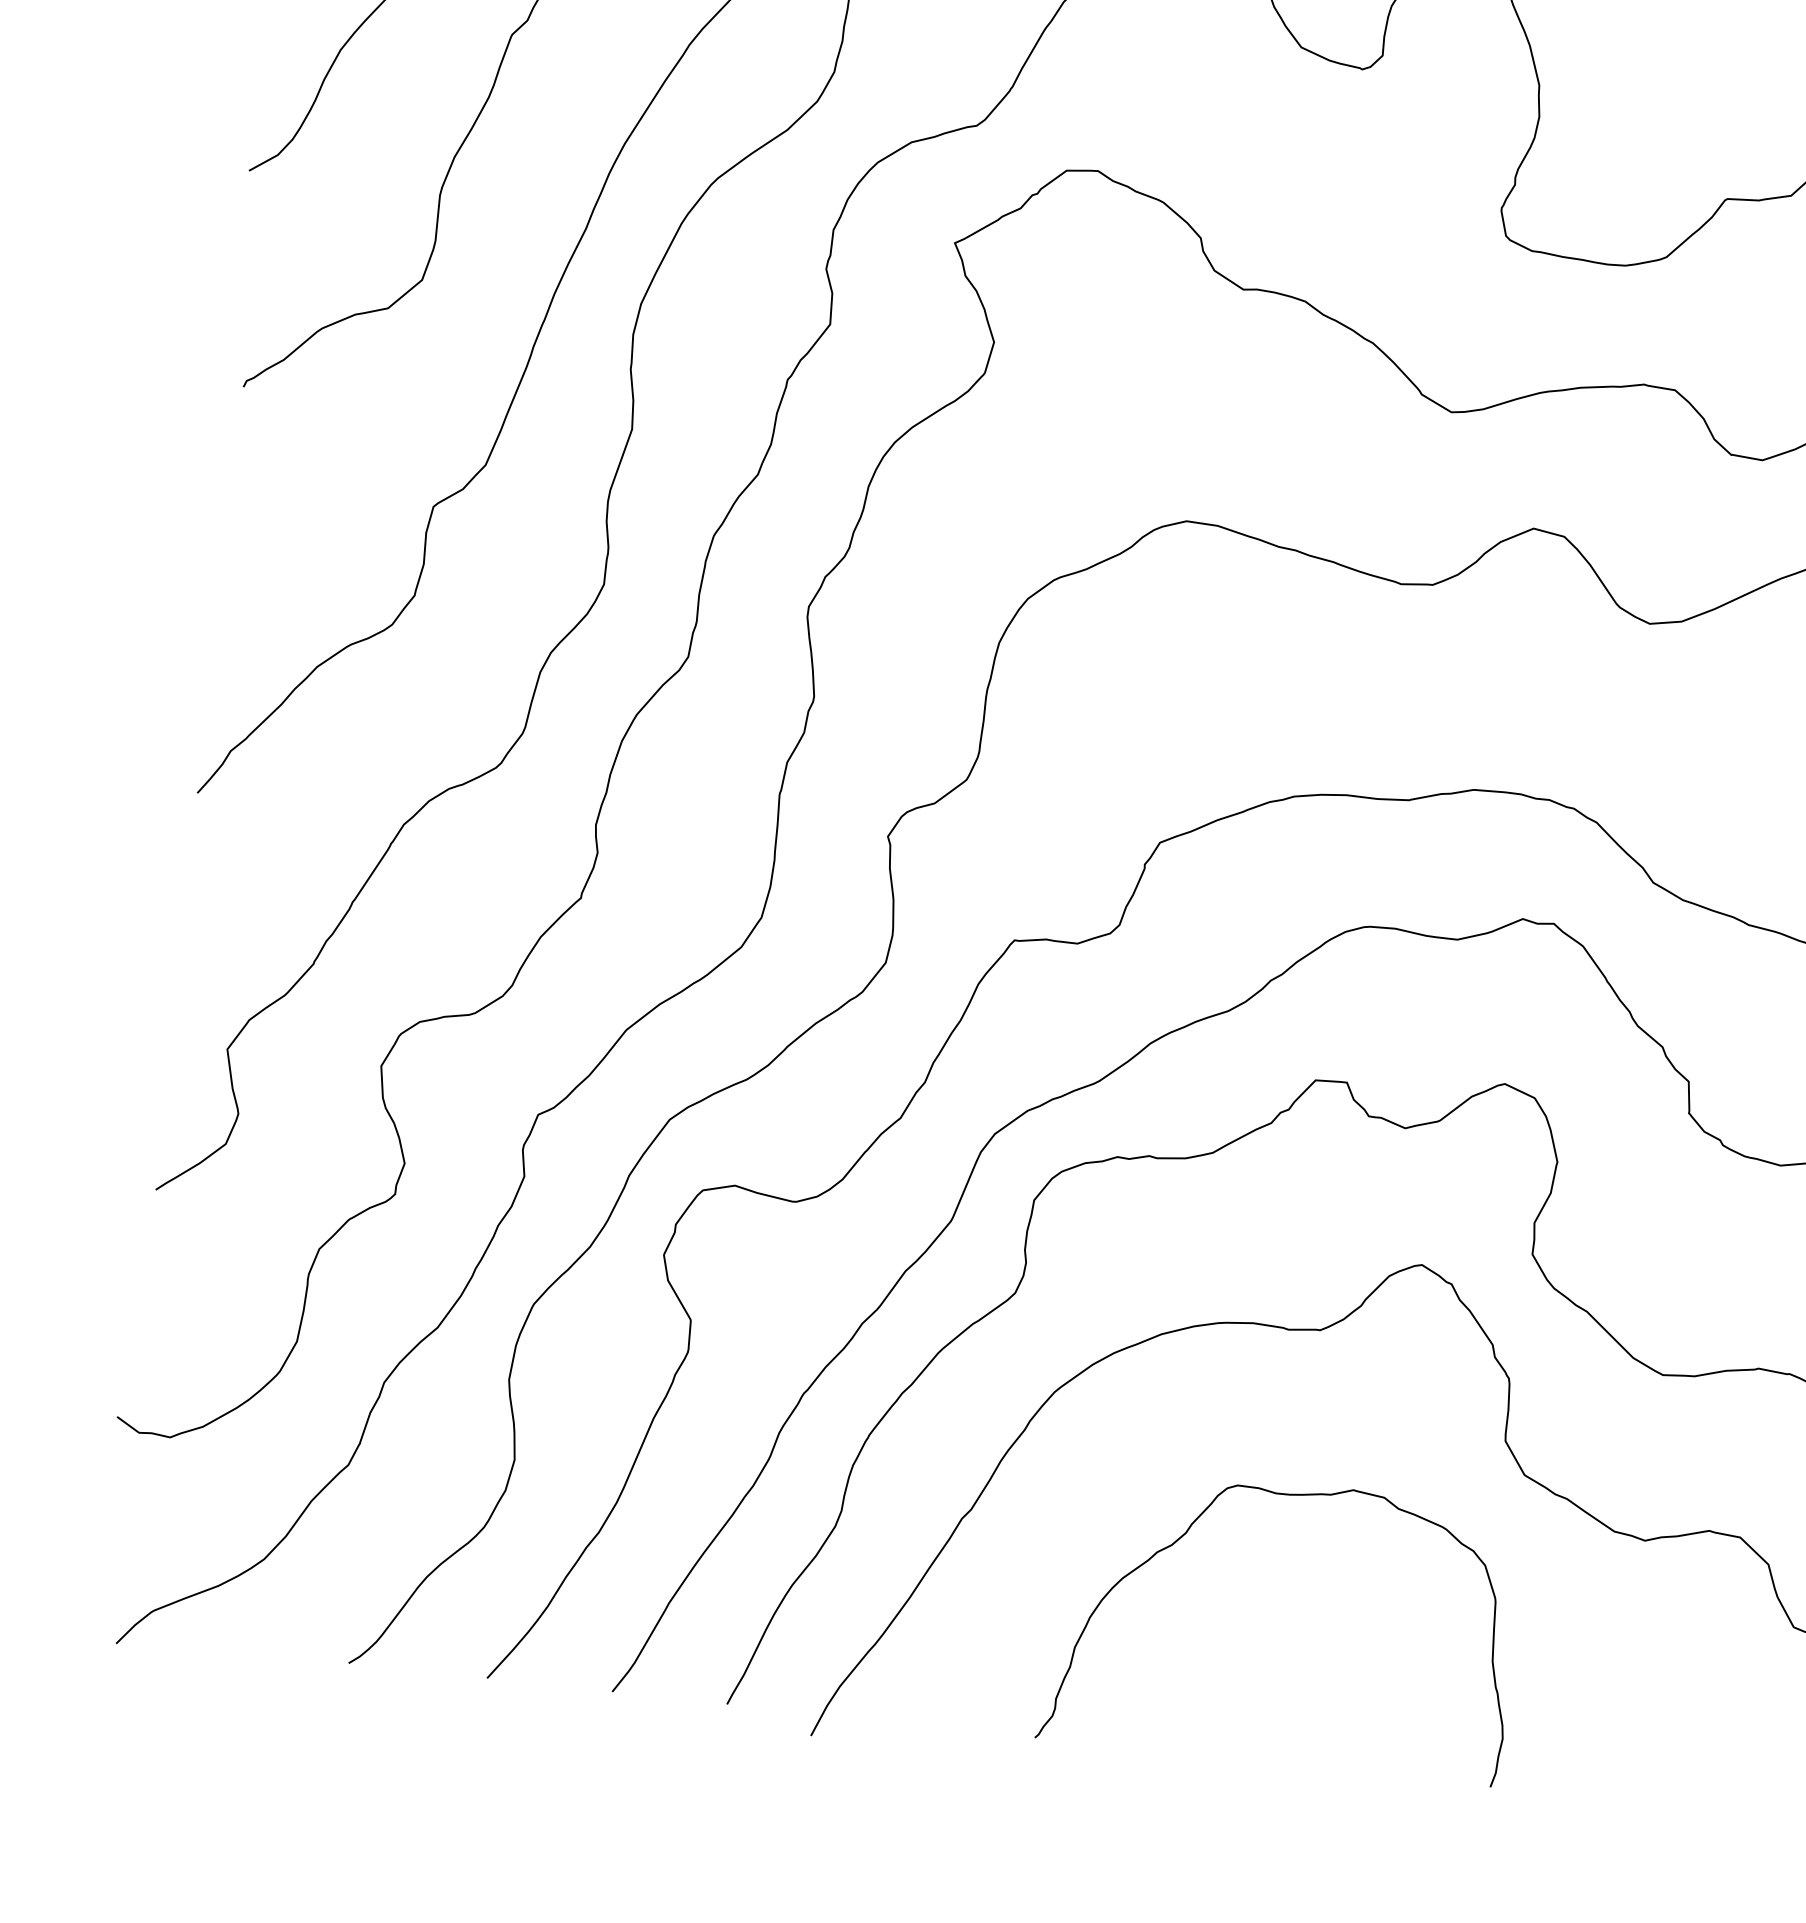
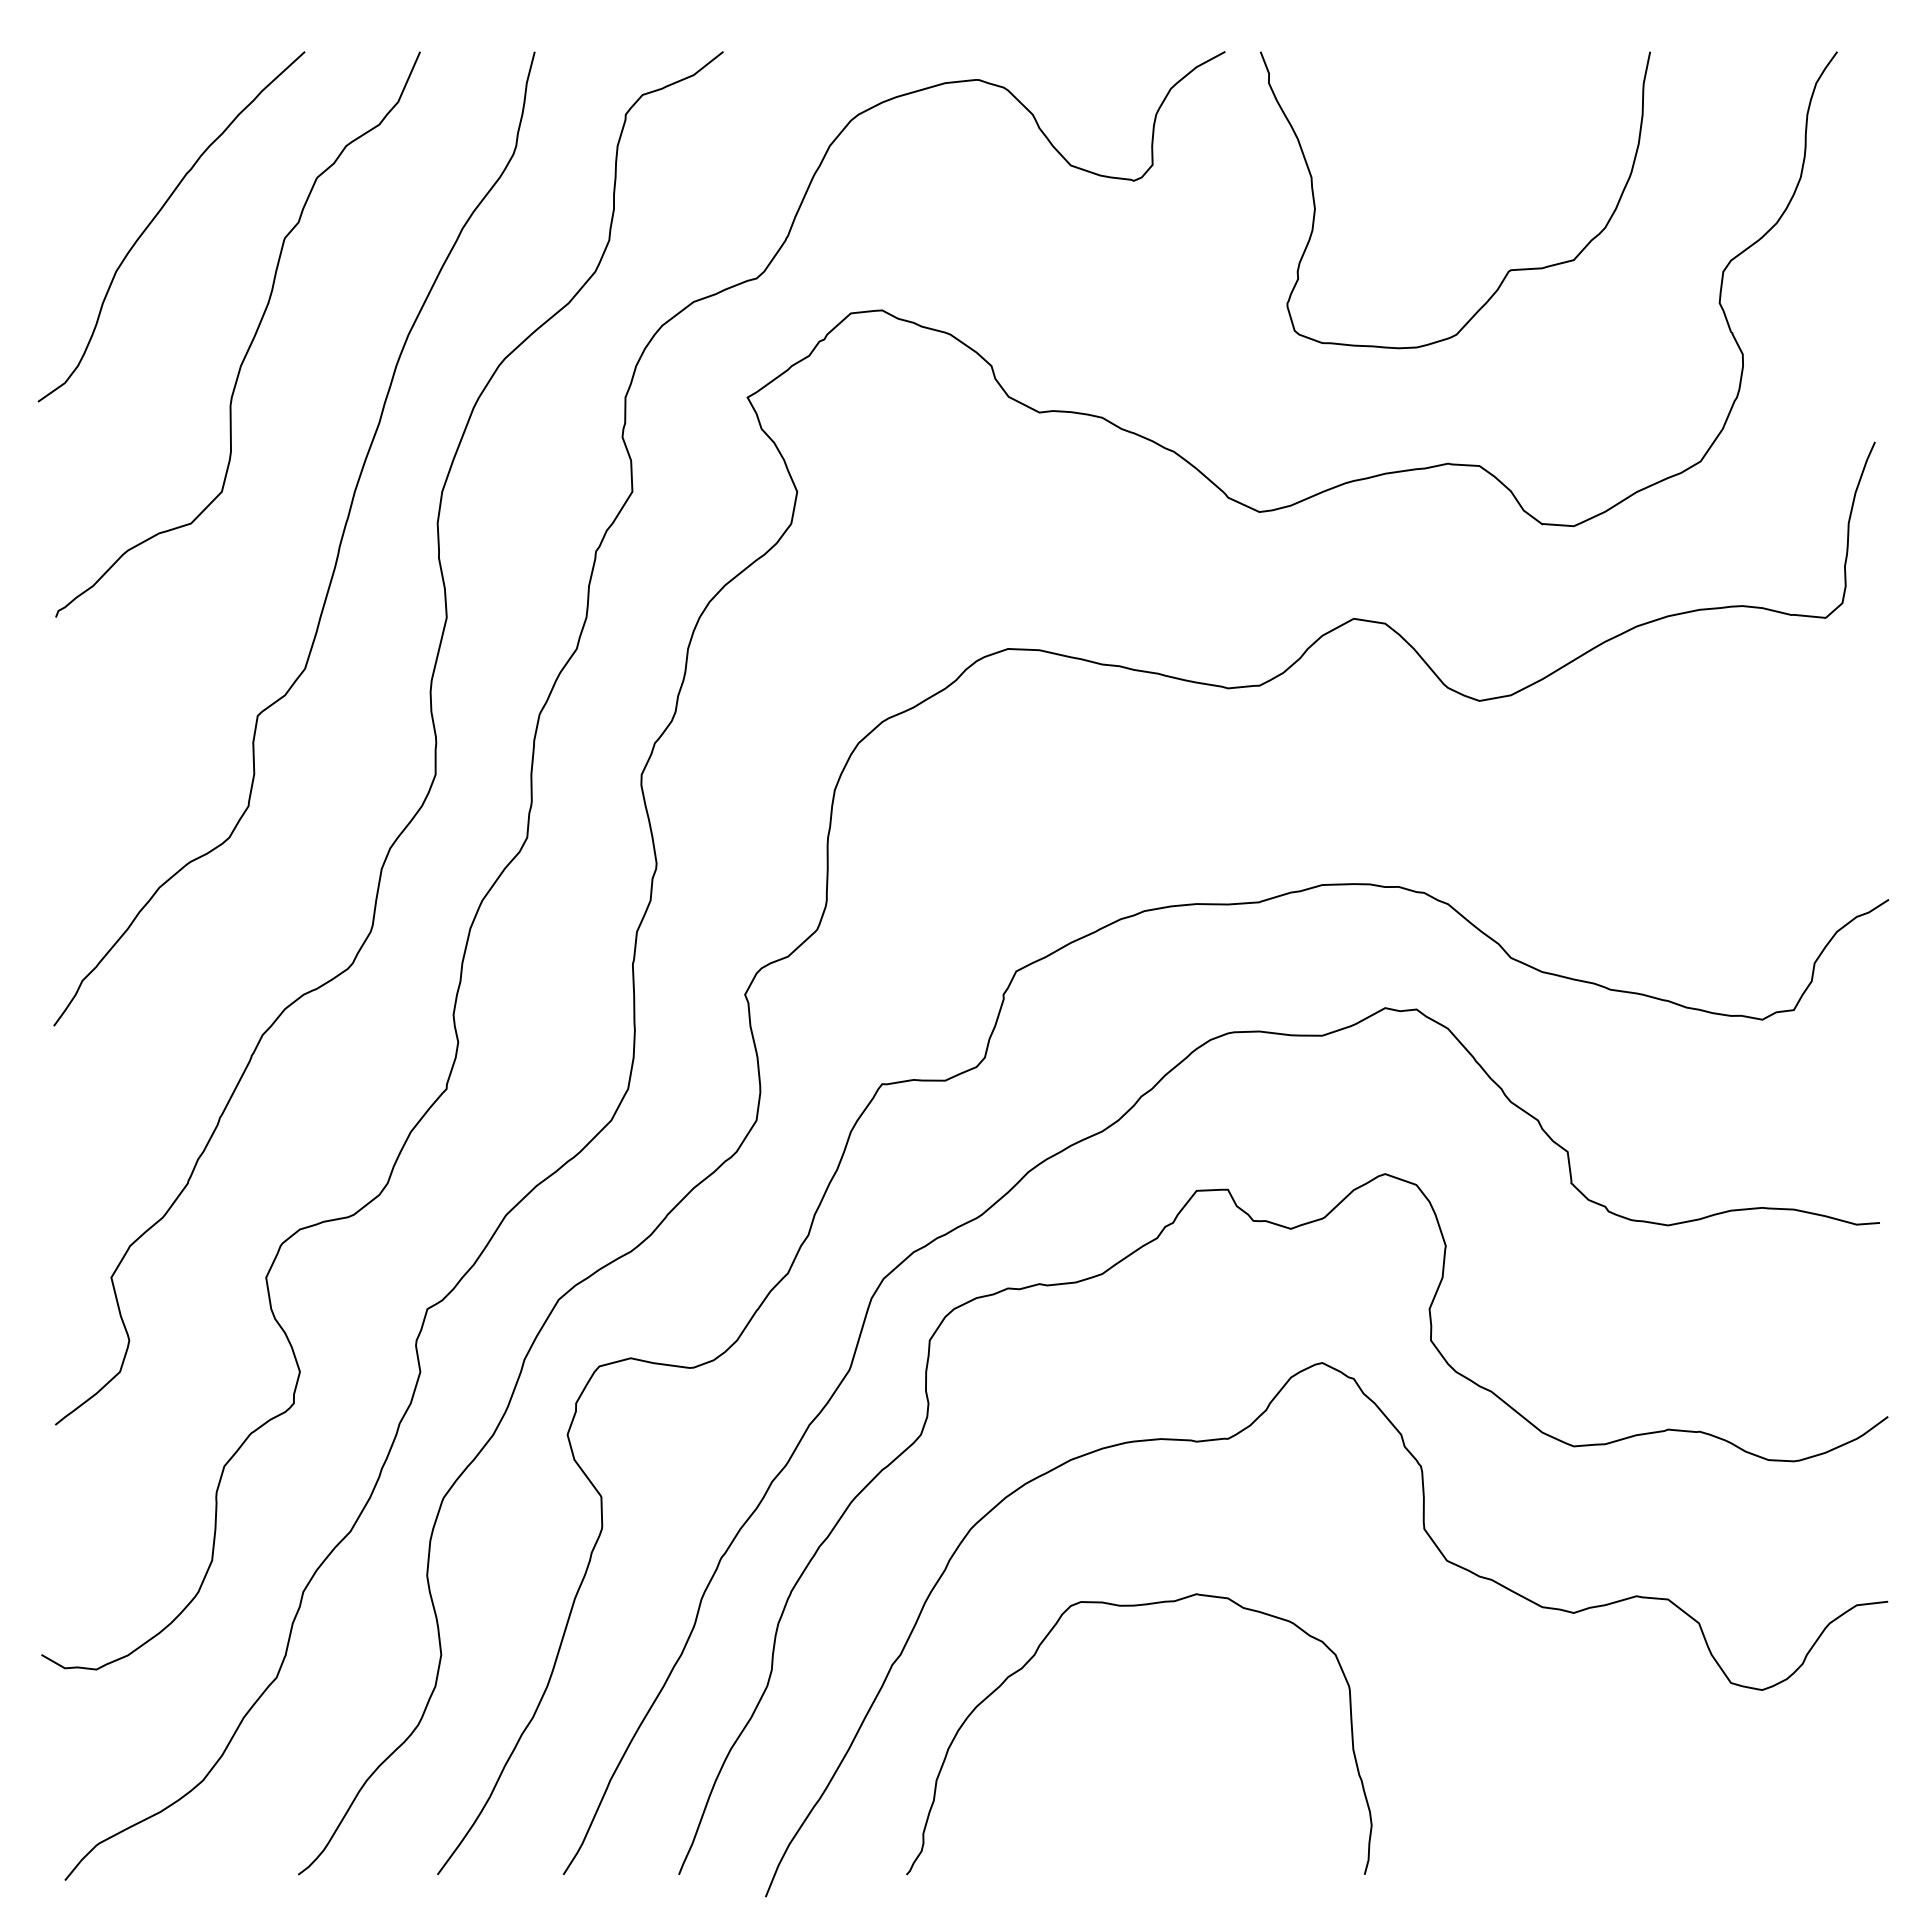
curve: (1294, 1496) -> (1138, 1606), moved

